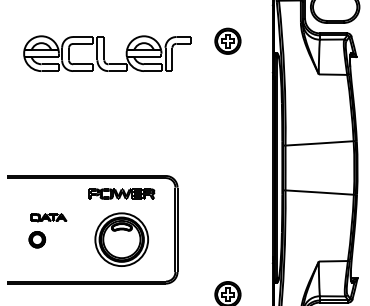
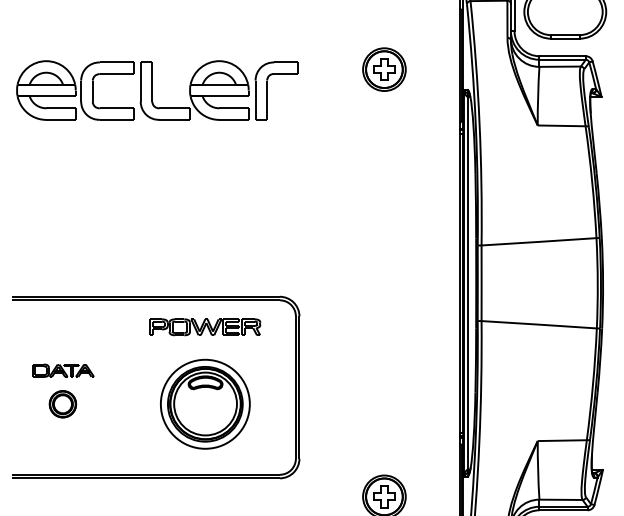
part: (107, 53) -> (157, 90), moved
part: (48, 217) -> (63, 370), moved

